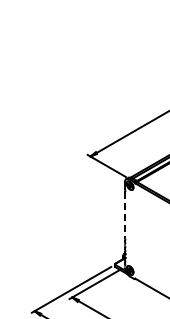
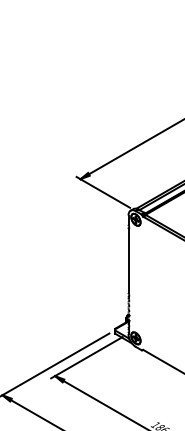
line: (124, 215) -> (128, 261), dashed -> solid

